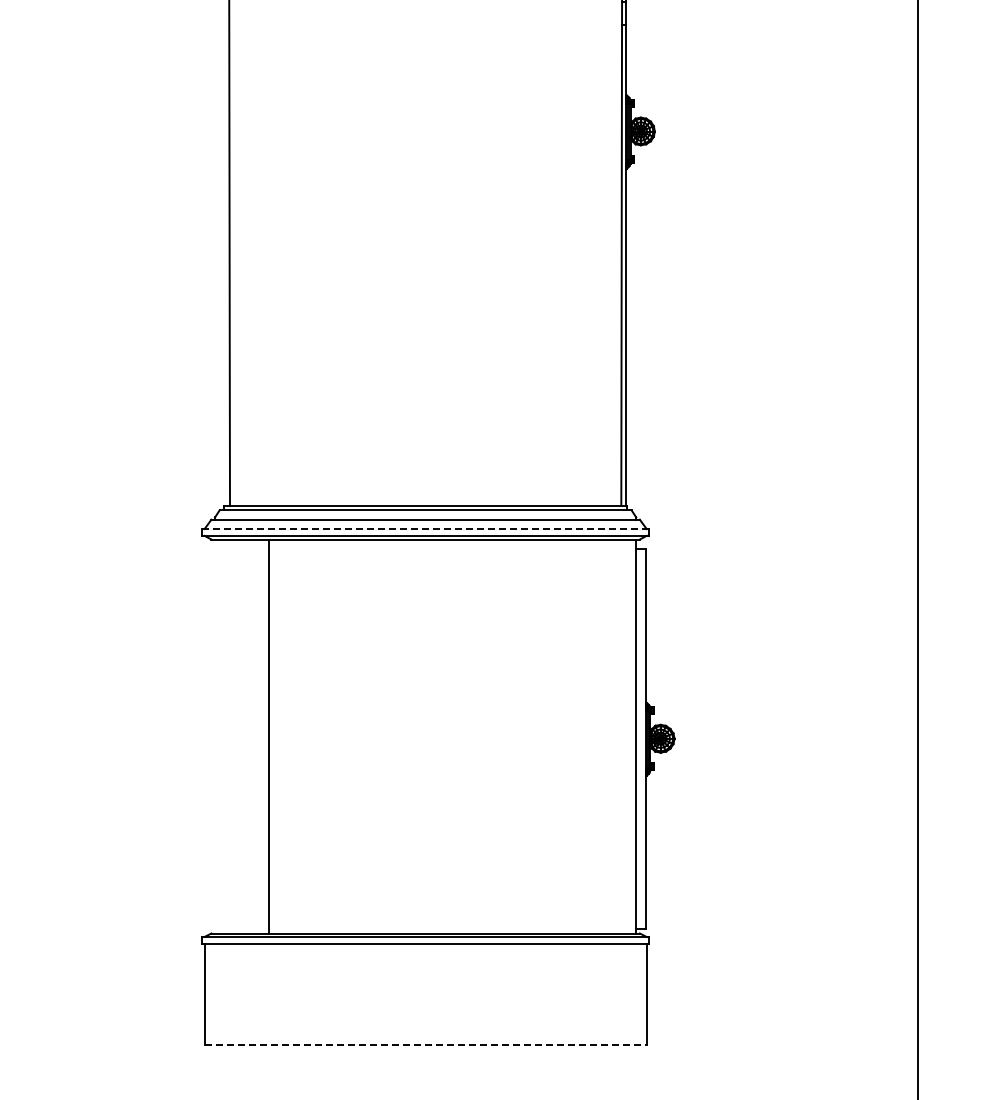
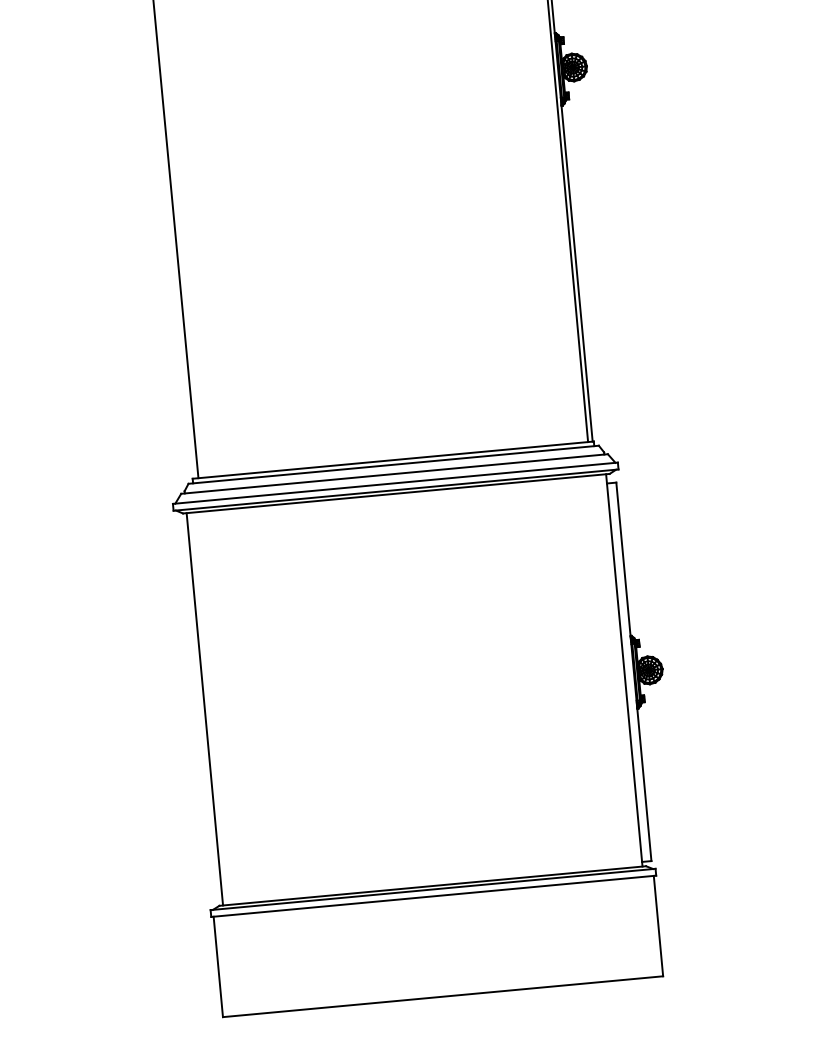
line: (426, 529) -> (396, 483), dashed -> solid
line: (269, 736) -> (205, 709), moved
line: (426, 1044) -> (443, 996), dashed -> solid

